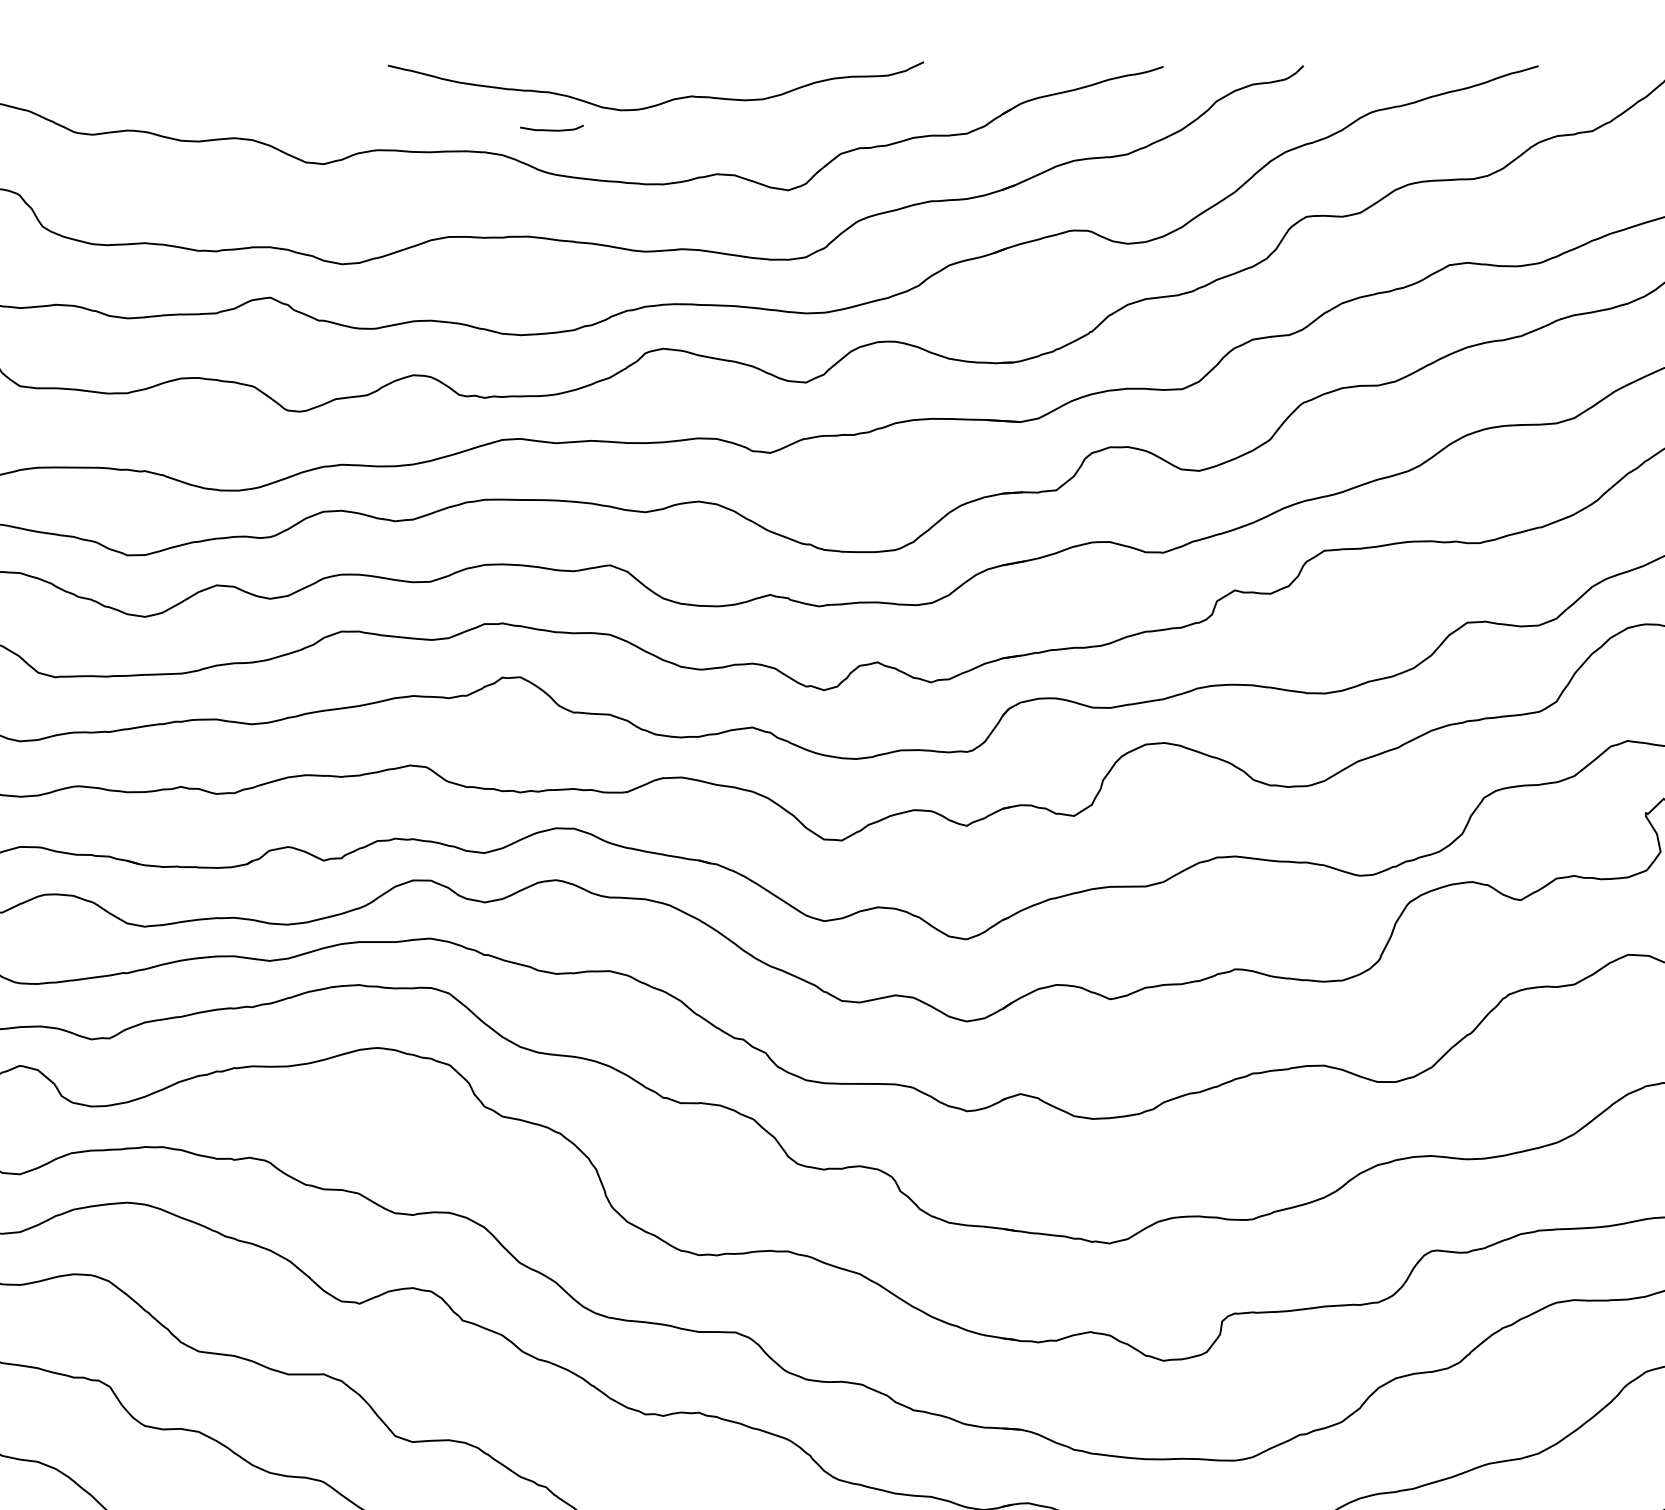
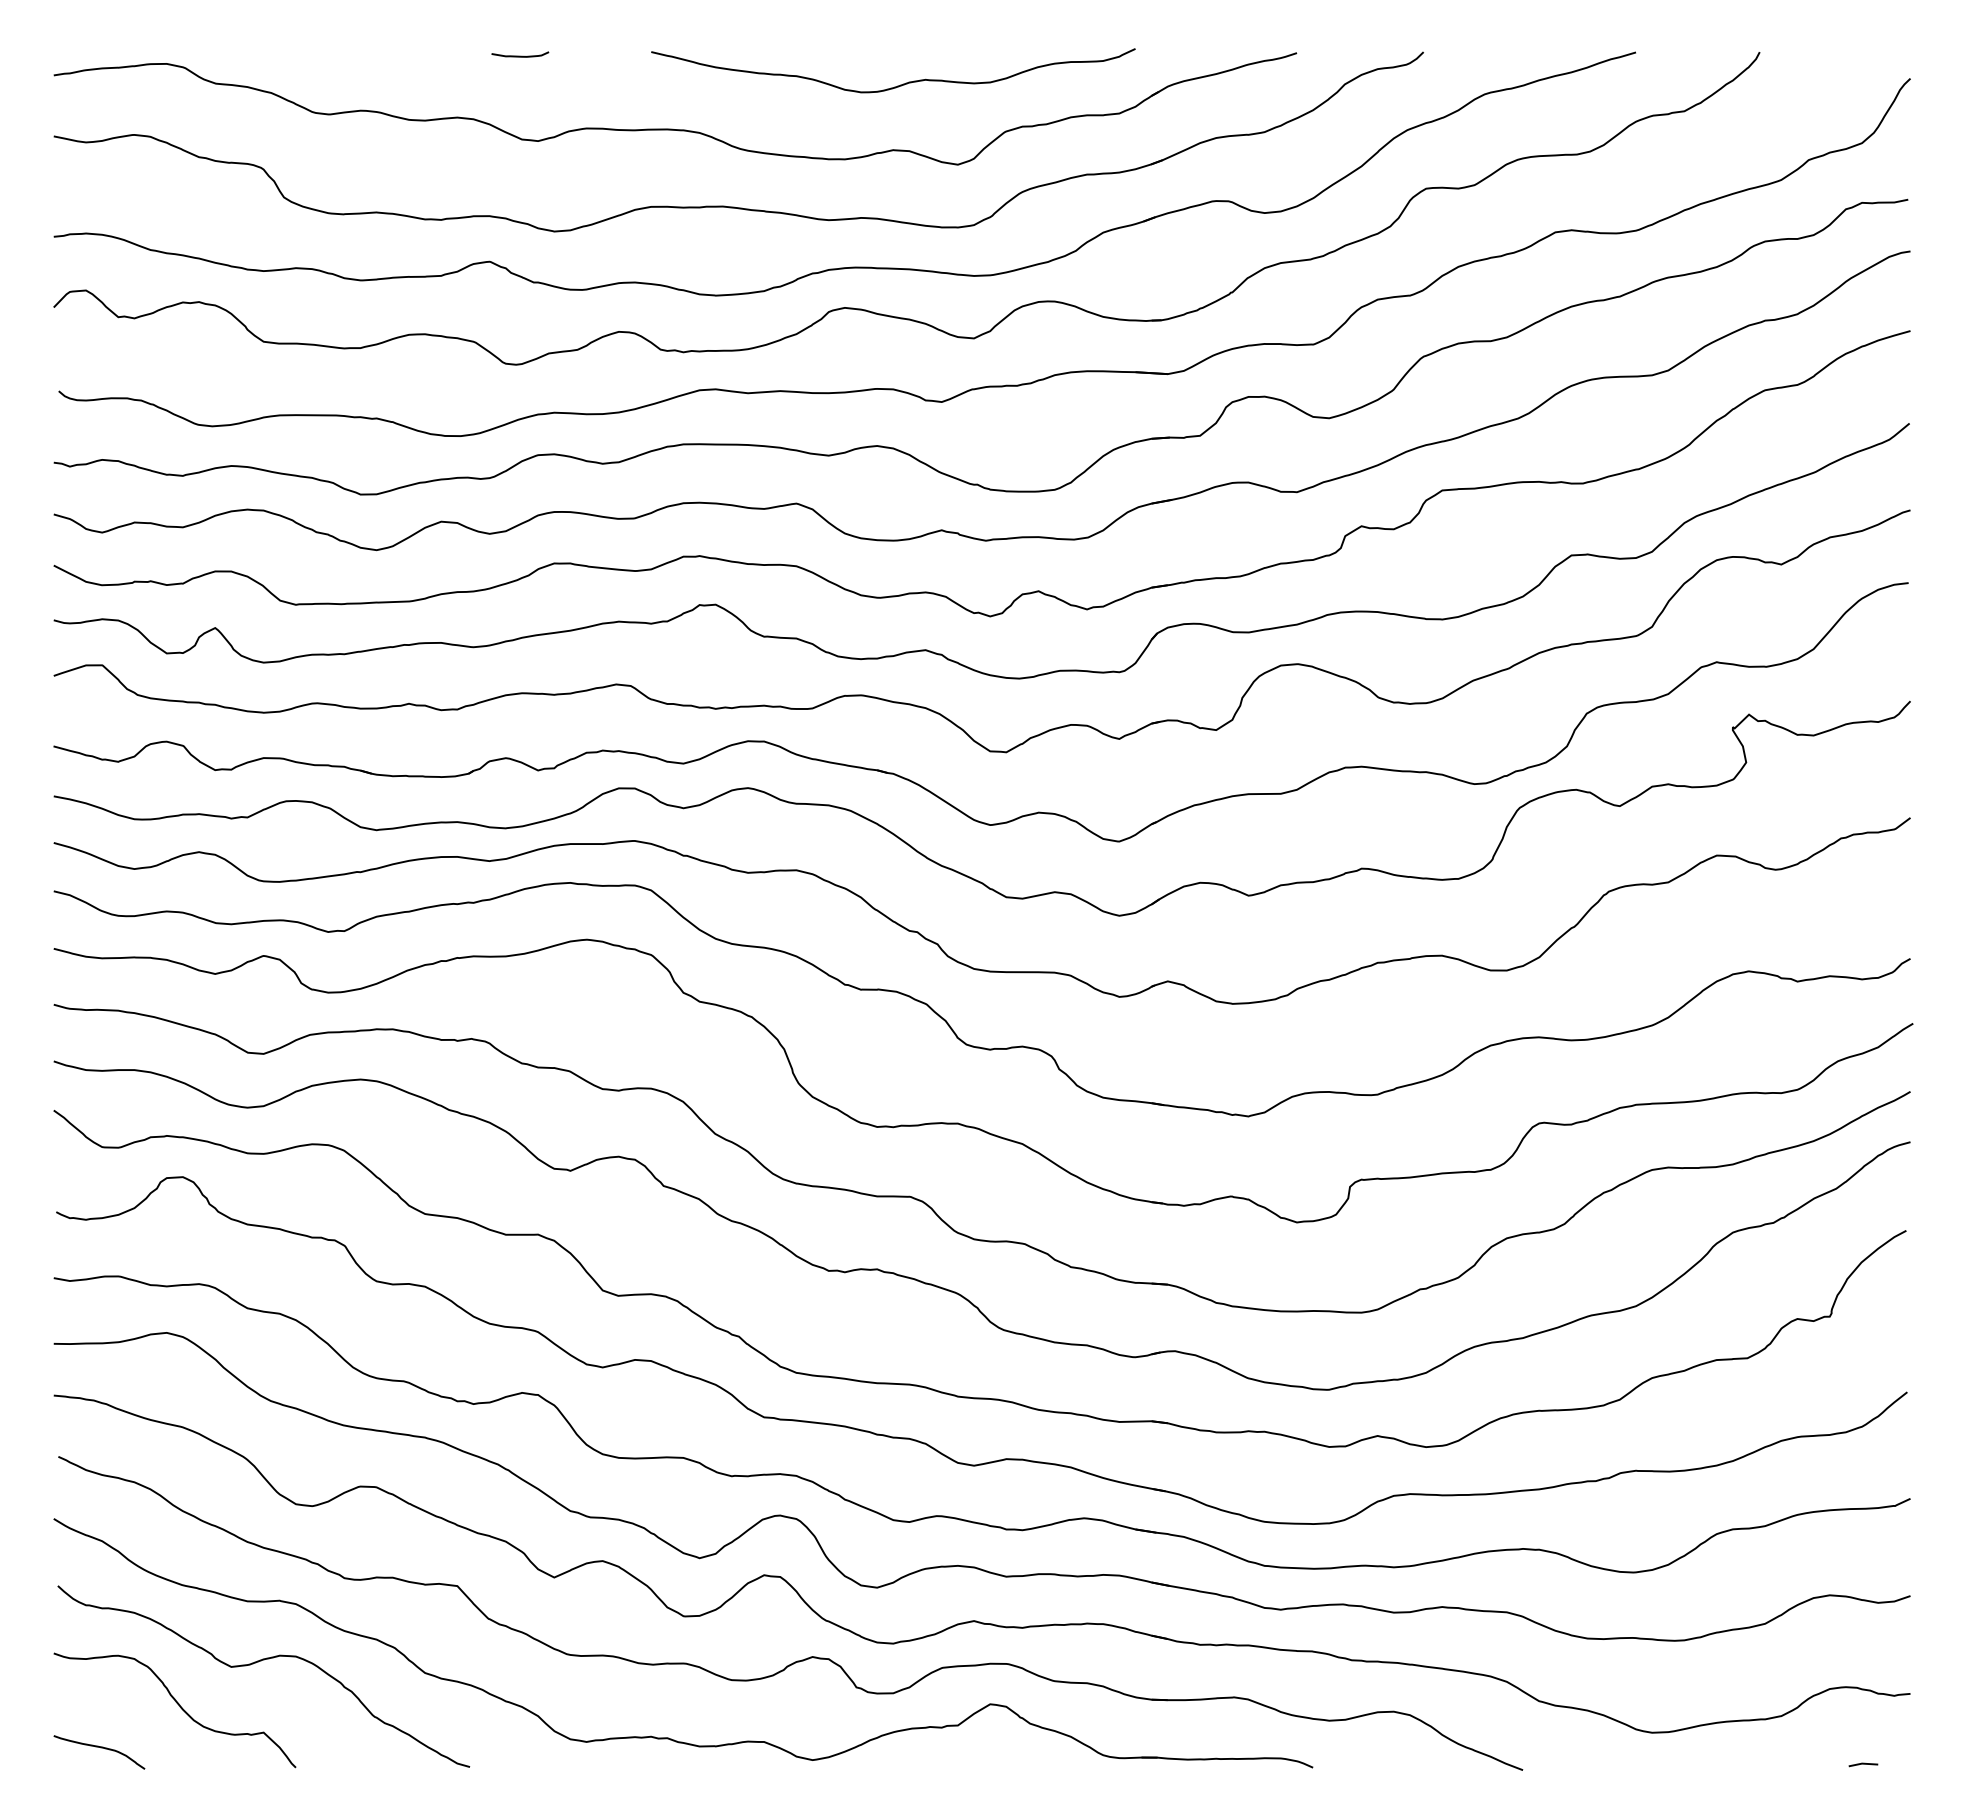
curve: (660, 102) -> (897, 85), moved
curve: (552, 129) -> (520, 55), moved

